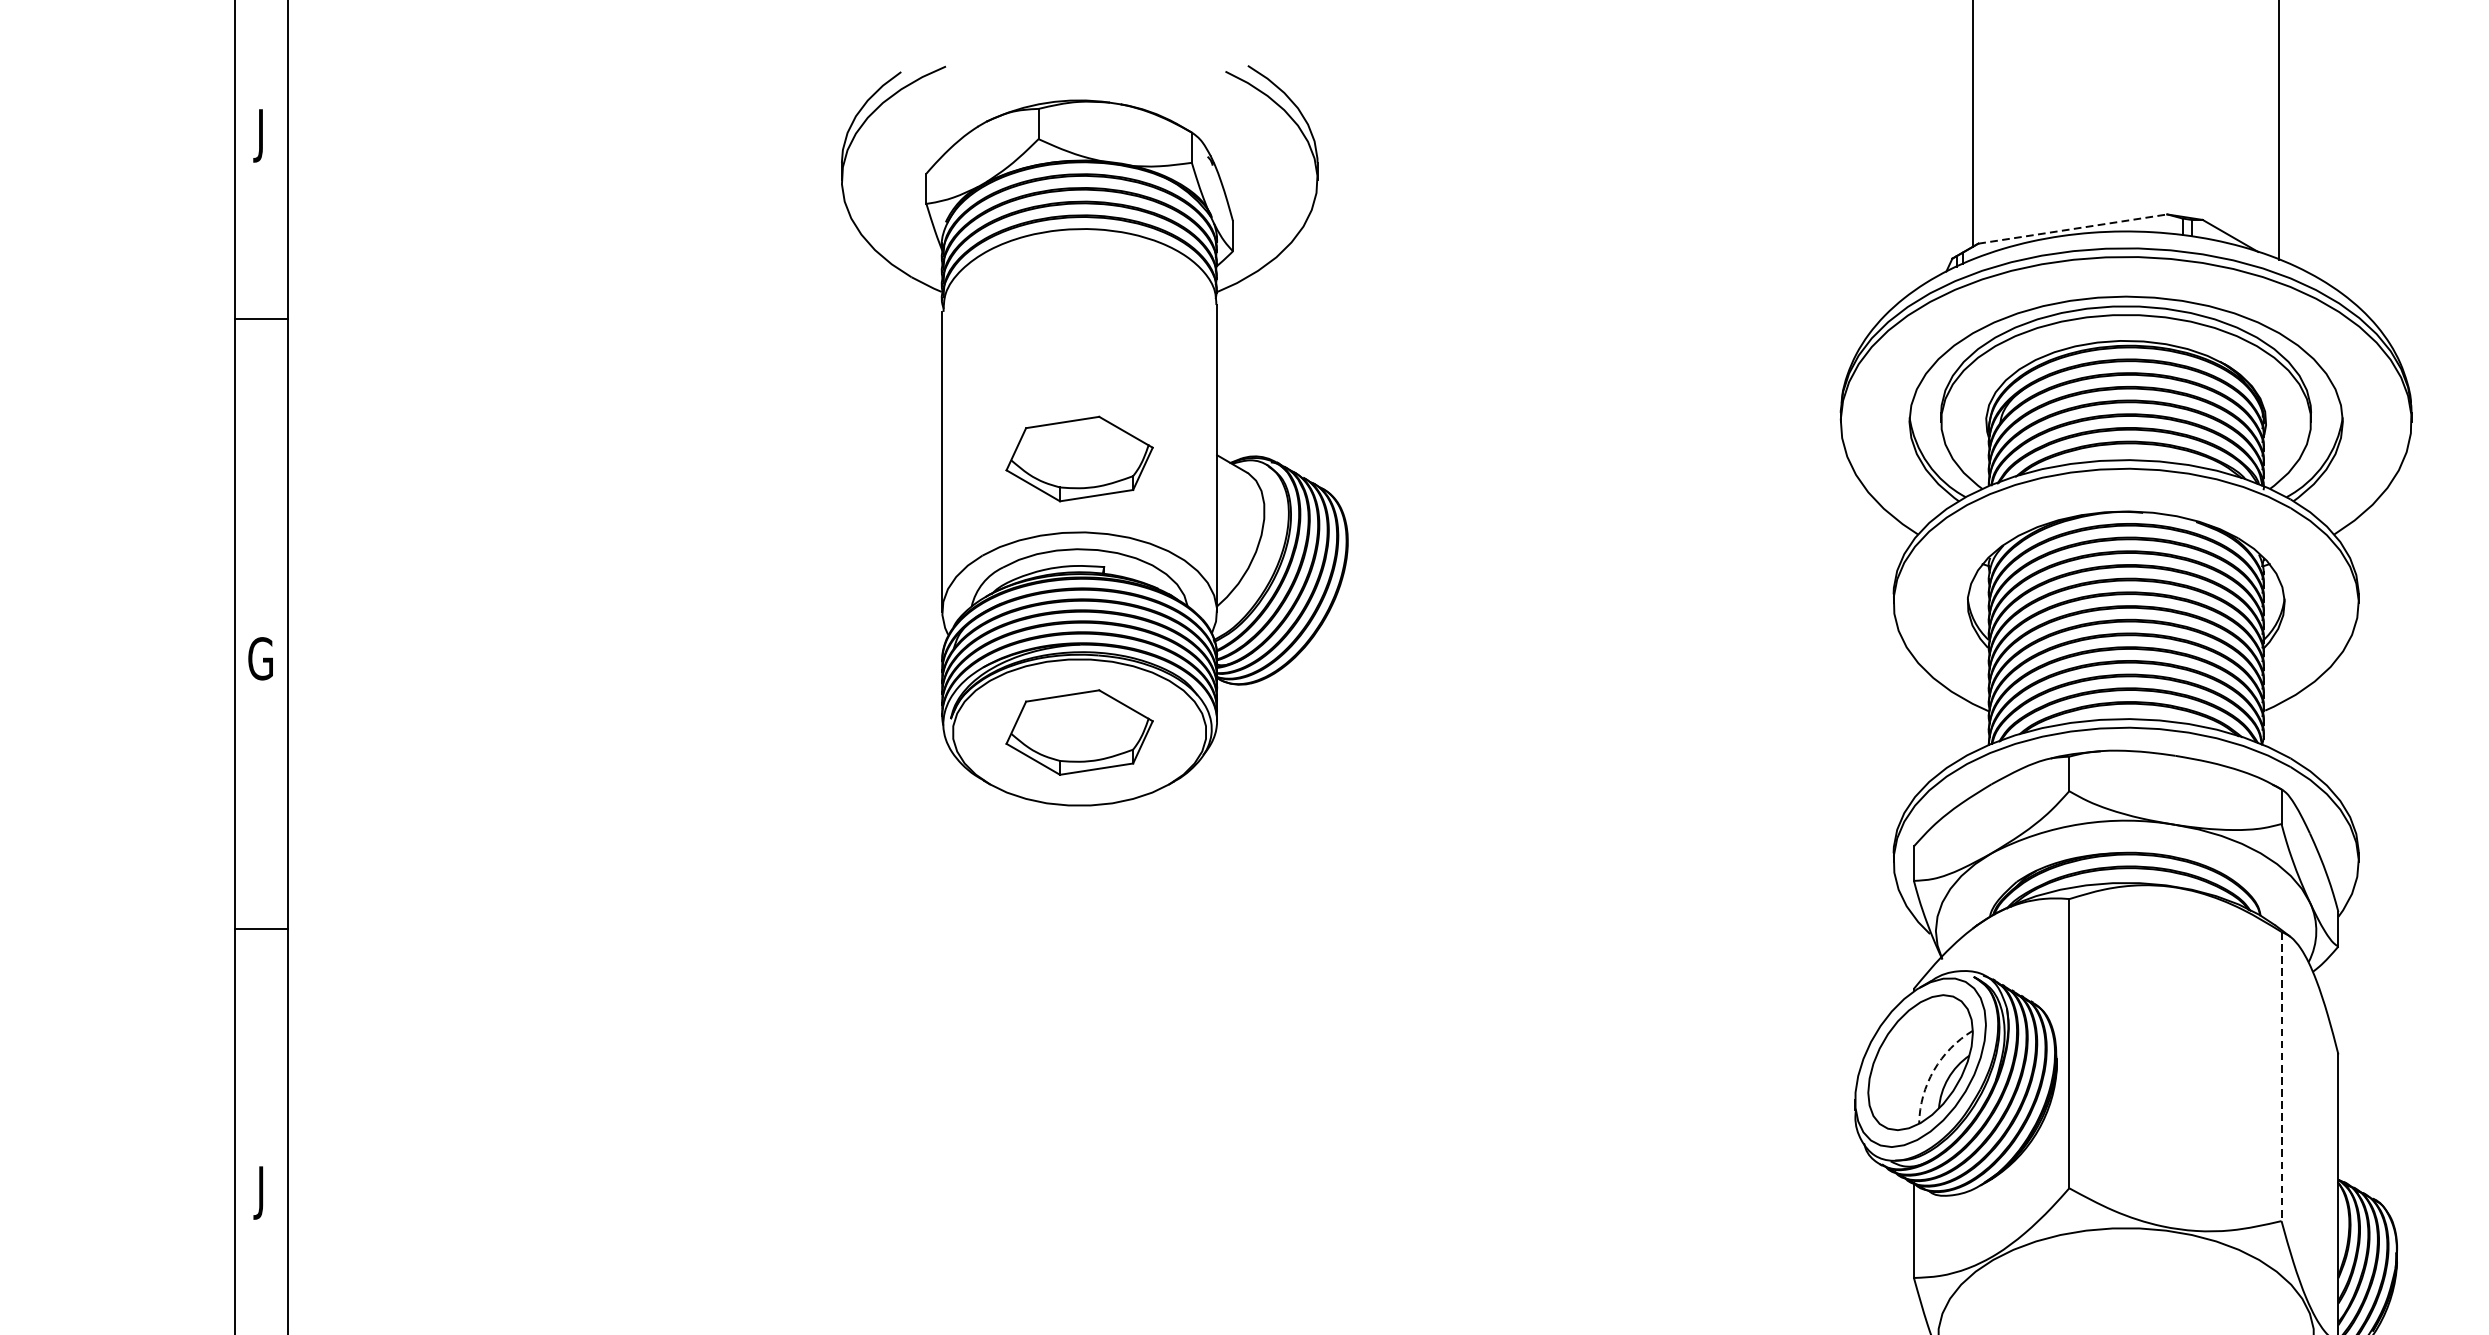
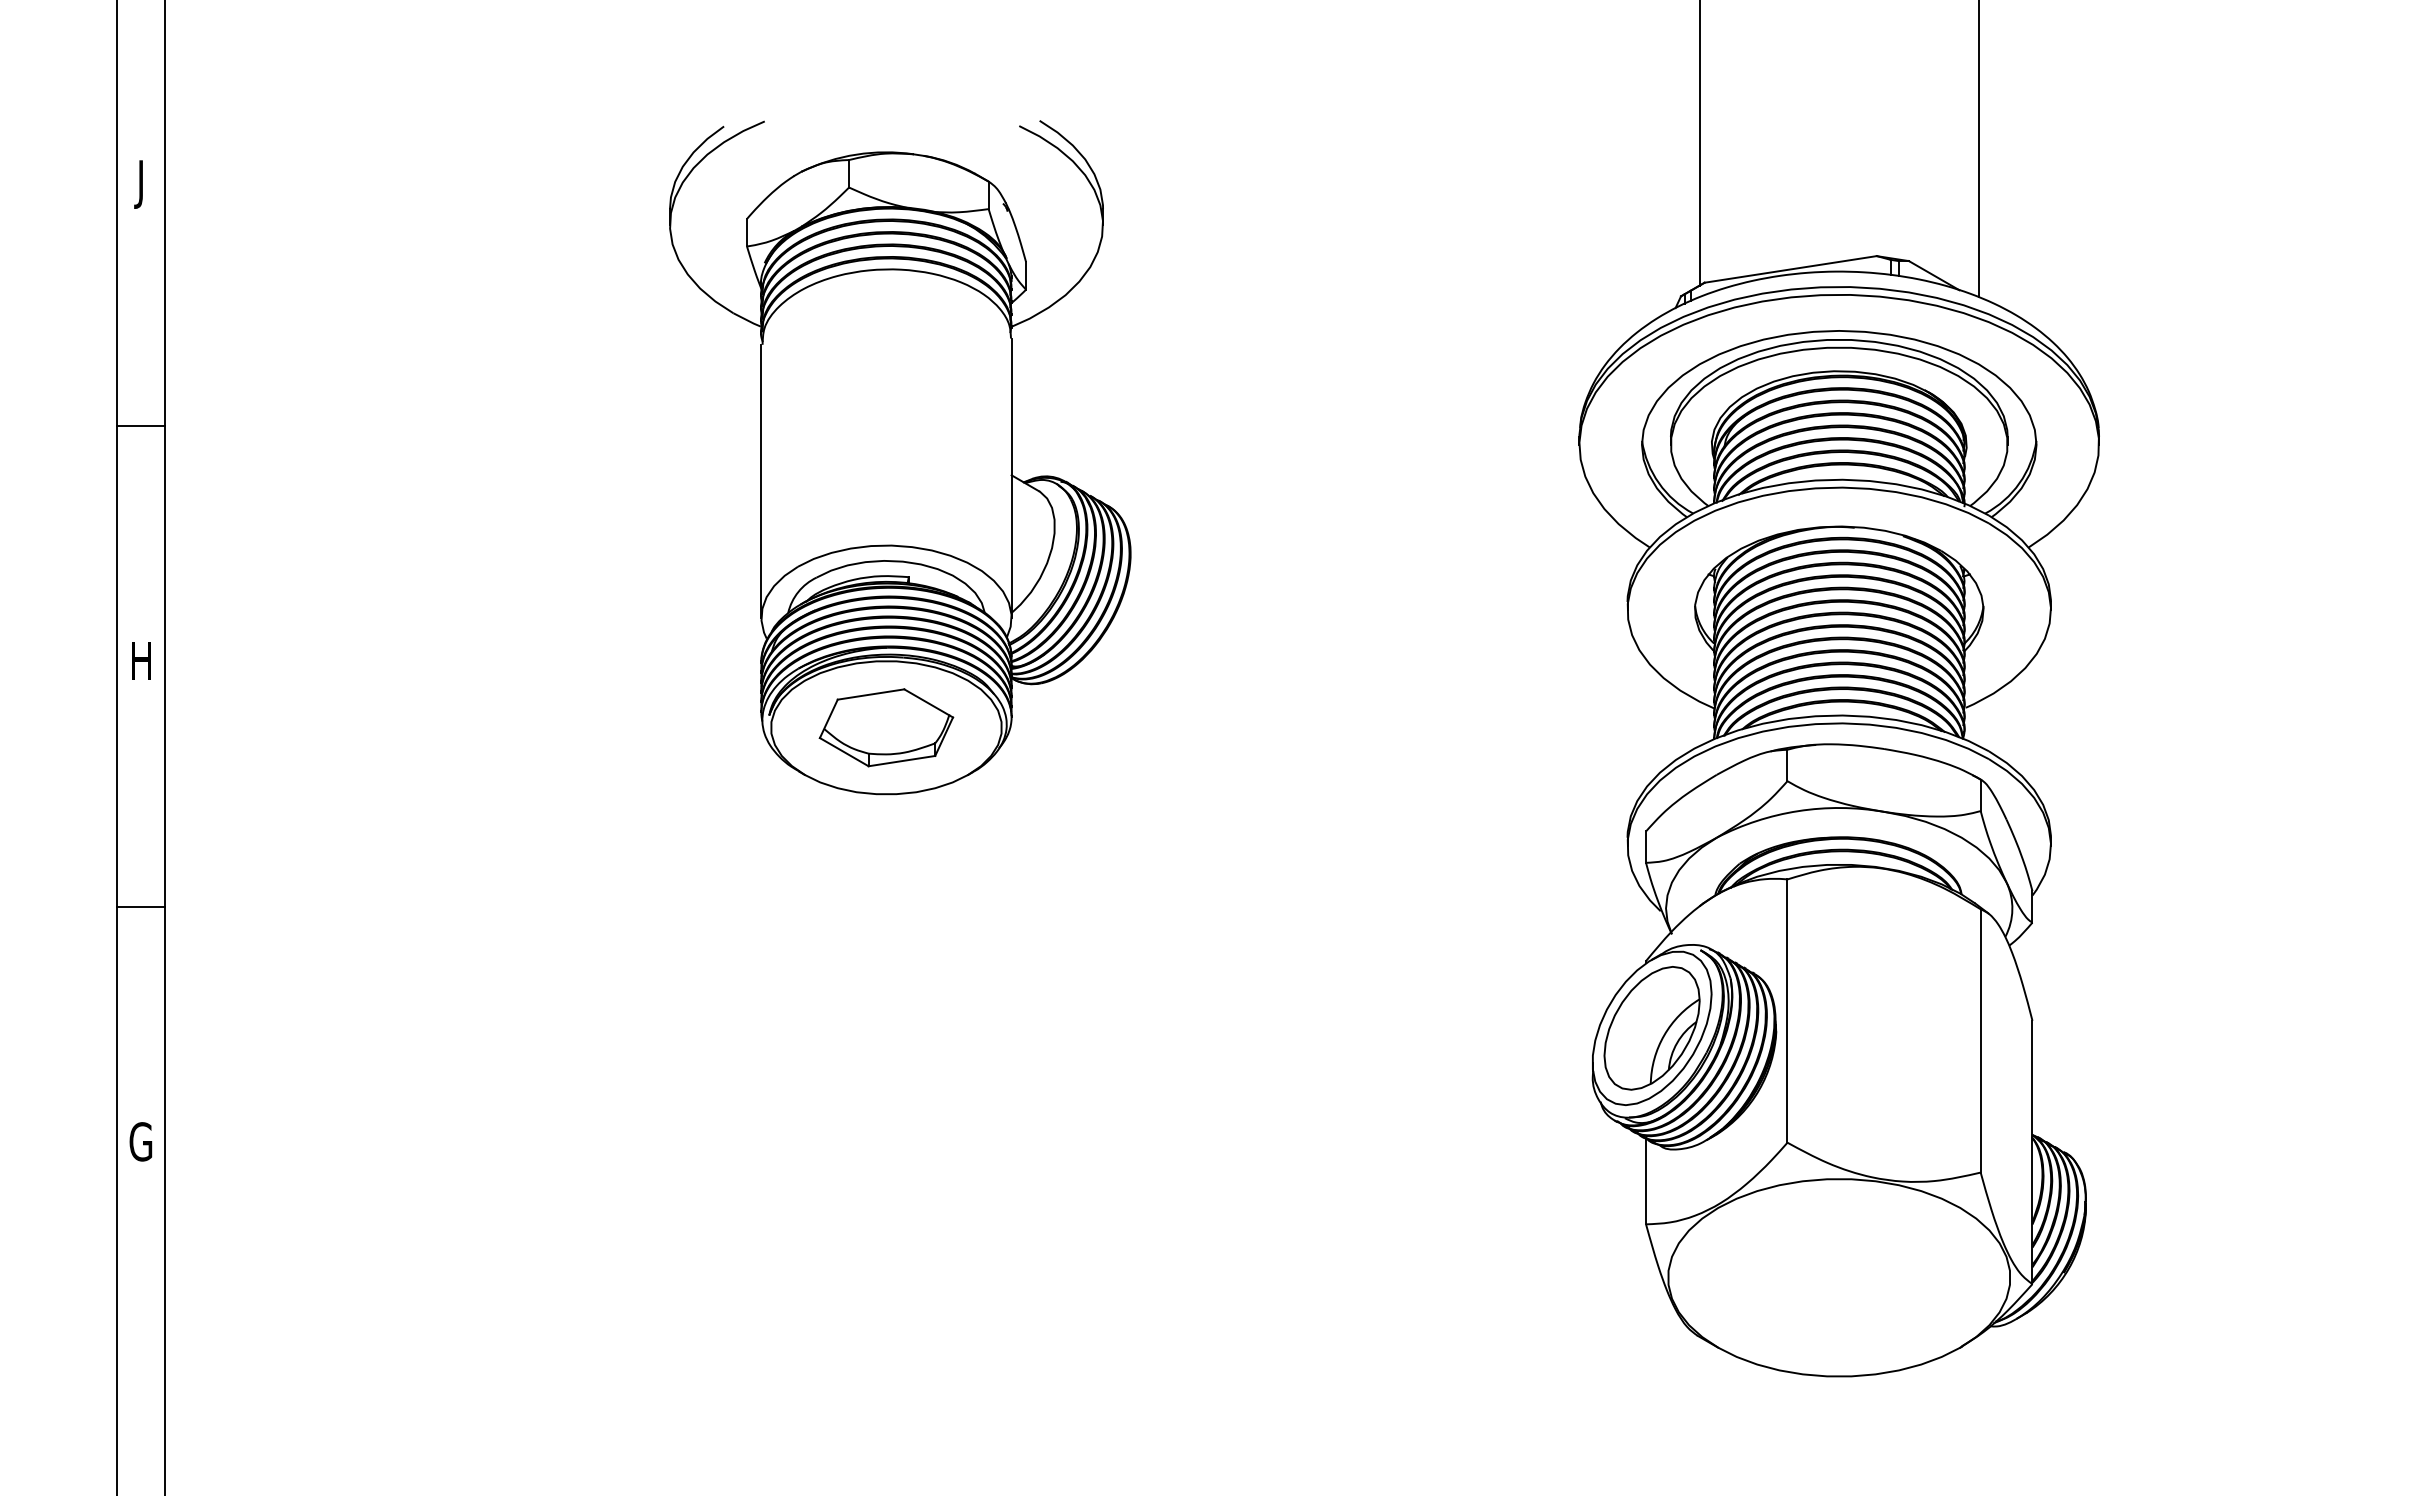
line: (2073, 229) -> (1791, 269), dashed -> solid
line: (261, 319) -> (141, 425), moved
part: (1079, 458) -> (886, 478), removed
text: (260, 658) -> (140, 660), G -> H
arc: (1934, 1070) -> (1664, 1035), dashed -> solid
line: (2281, 1076) -> (1980, 1040), dashed -> solid
text: (260, 1192) -> (140, 1146), J -> G

